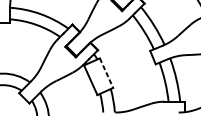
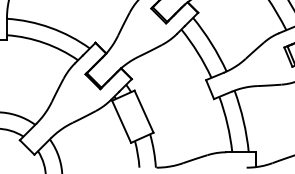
line: (106, 73) -> (144, 112), dashed -> solid

